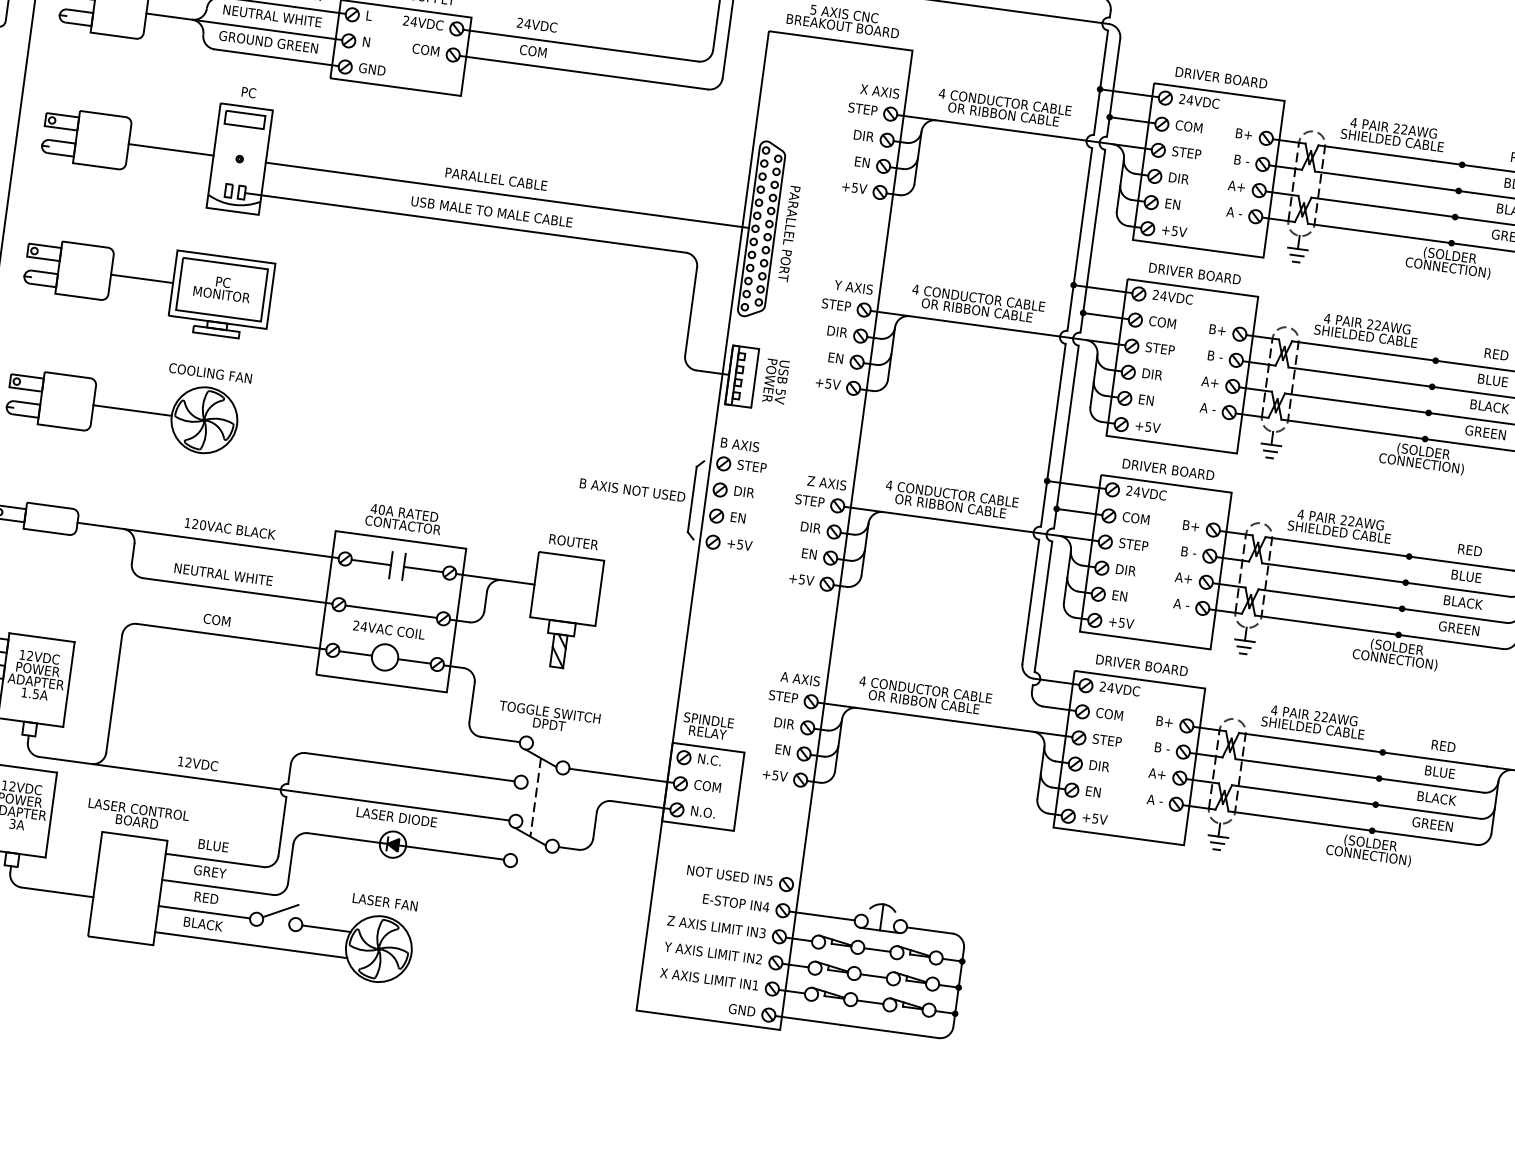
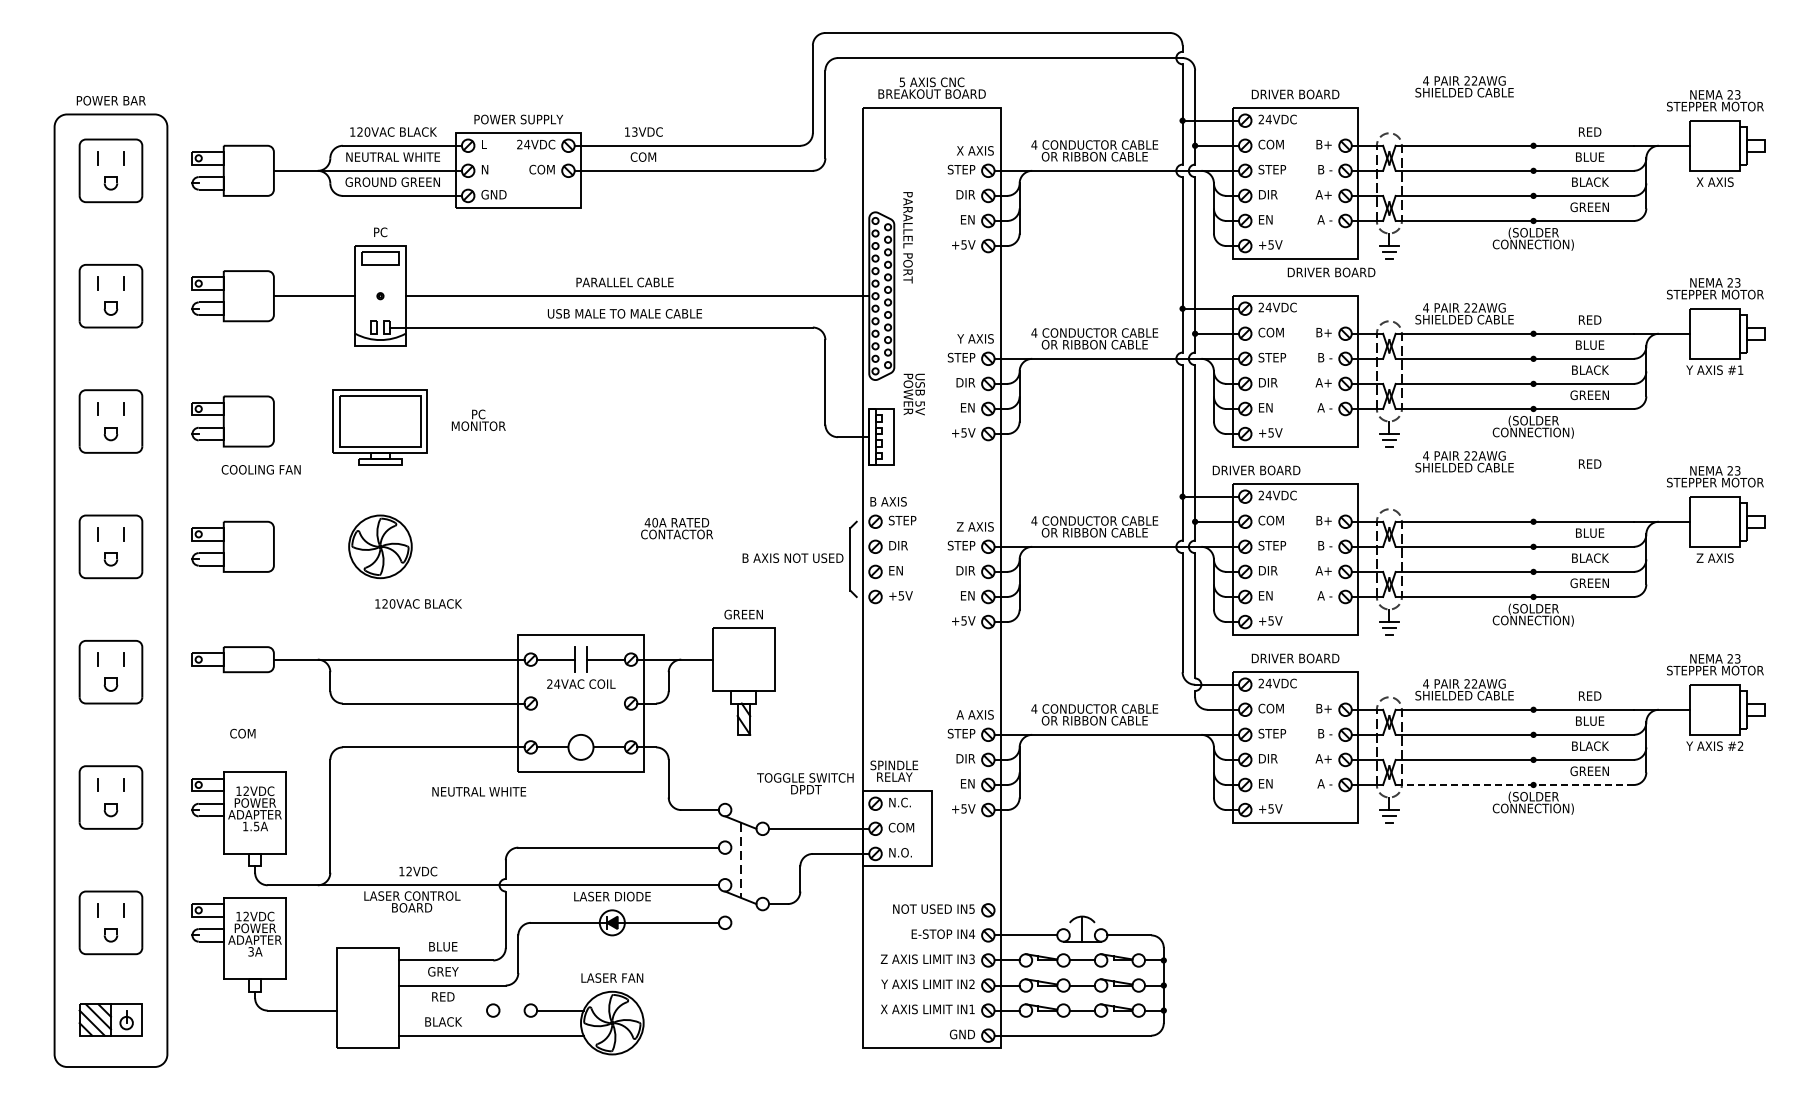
text: (523, 22) -> (630, 131), 24VDC -> 13VDC
text: (1393, 133) -> (1464, 86), moved
text: (788, 233) -> (907, 237), moved
text: (1194, 273) -> (1331, 272), moved
line: (141, 278) -> (303, 421), removed
text: (222, 287) -> (478, 419), moved
text: (209, 372) -> (260, 469), moved
text: (775, 381) -> (913, 394), moved
line: (132, 410) -> (311, 546), removed
text: (1168, 469) -> (1256, 470), moved
text: (403, 518) -> (676, 528), moved
text: (1340, 525) -> (1464, 461), moved
text: (230, 528) -> (418, 603), moved
text: (574, 542) -> (744, 614), ROUTER -> GREEN
text: (1470, 549) -> (1590, 463), moved
text: (222, 574) -> (478, 791), moved
line: (390, 611) -> (580, 703), removed
text: (216, 619) -> (242, 733), moved
text: (389, 629) -> (581, 683), moved
text: (549, 717) -> (805, 783), moved
text: (138, 815) -> (412, 901), moved
line: (1352, 828) -> (1514, 785), solid -> dashed
line: (280, 910) -> (514, 999), removed
line: (203, 912) -> (442, 1010), removed

